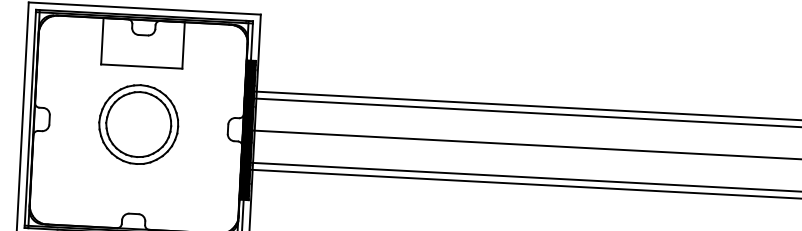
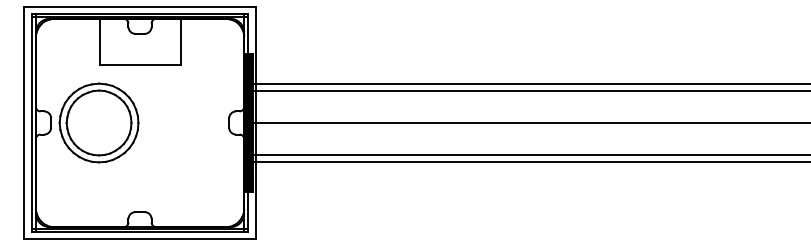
part: (138, 124) -> (98, 122), moved

